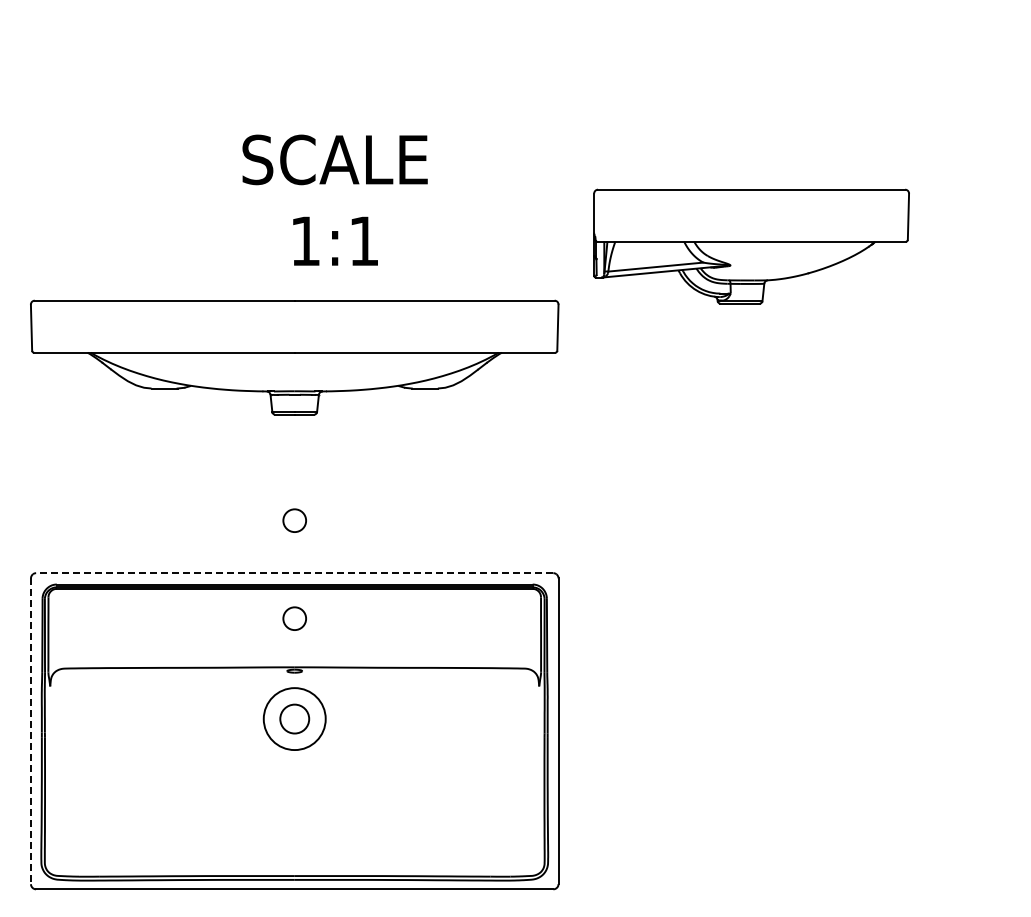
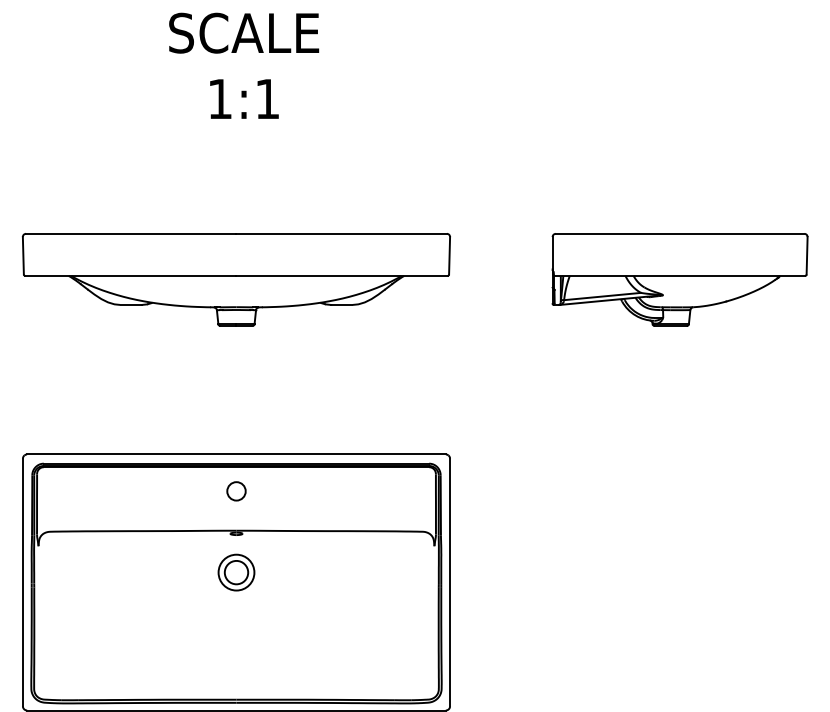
text: (334, 199) -> (243, 65), moved
part: (751, 246) -> (680, 279), moved
circle: (294, 520) -> (236, 411), removed
line: (294, 573) -> (236, 454), dashed -> solid
circle: (294, 718) -> (236, 572), size x0.71
line: (30, 731) -> (22, 582), dashed -> solid

